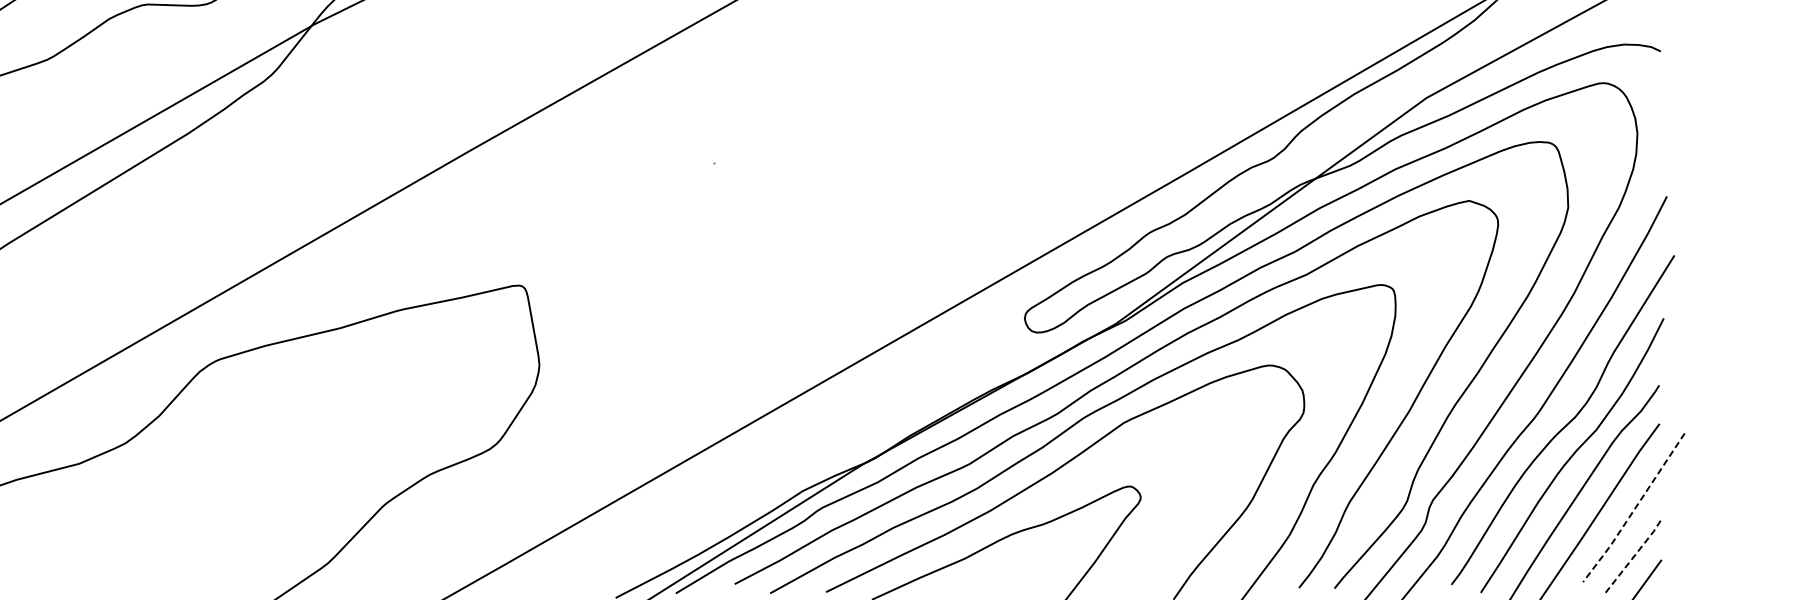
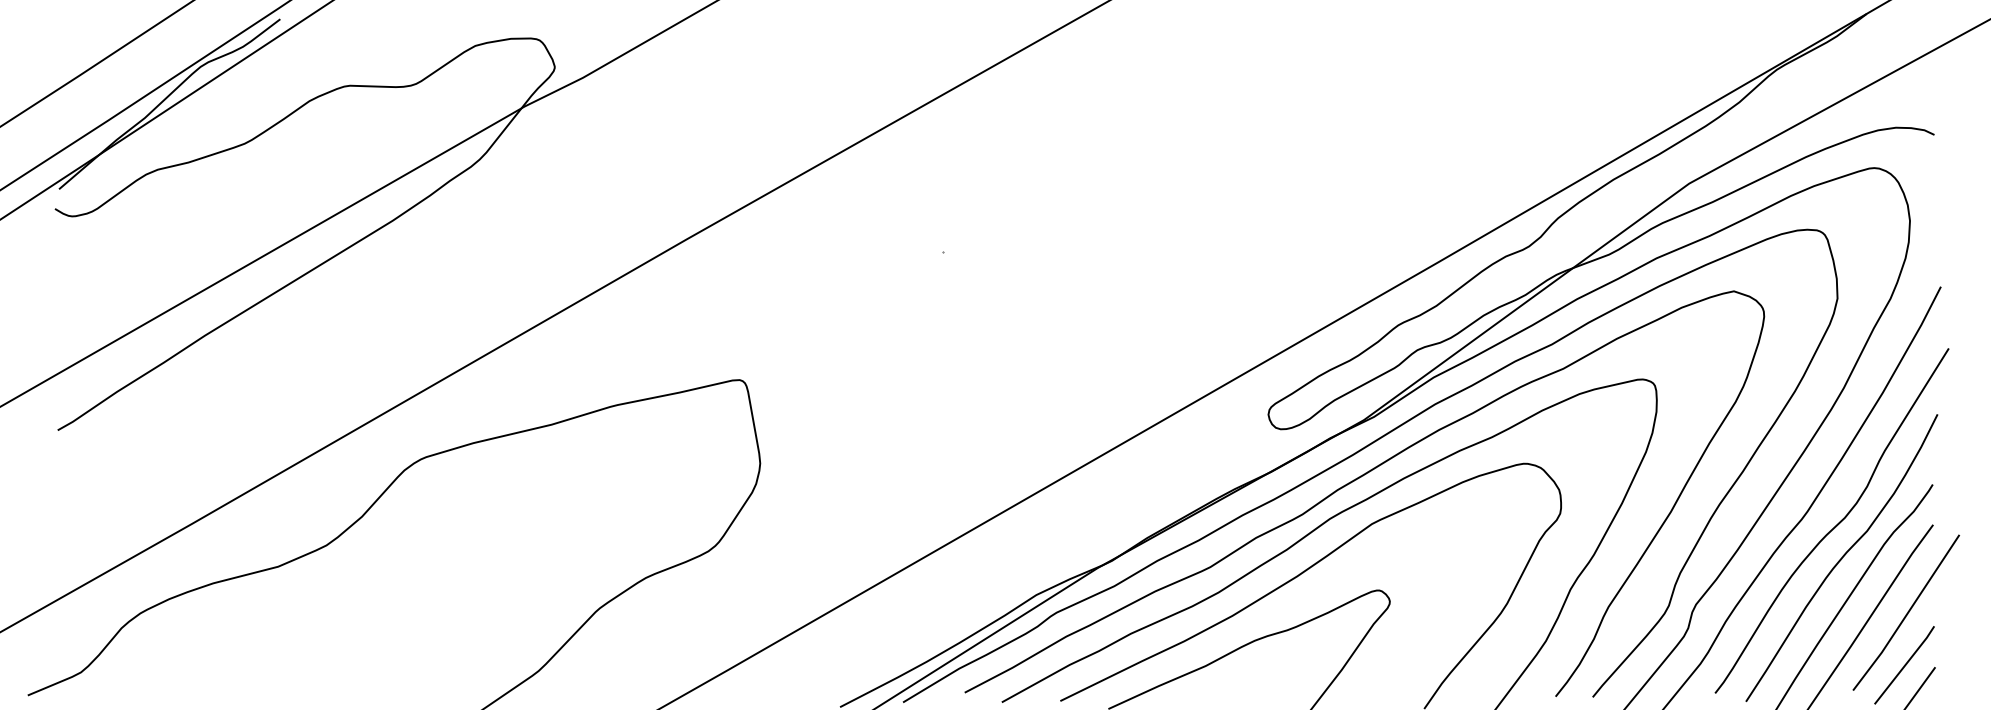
line: (1634, 509) -> (1906, 614), dashed -> solid
line: (1633, 558) -> (1905, 665), dashed -> solid

